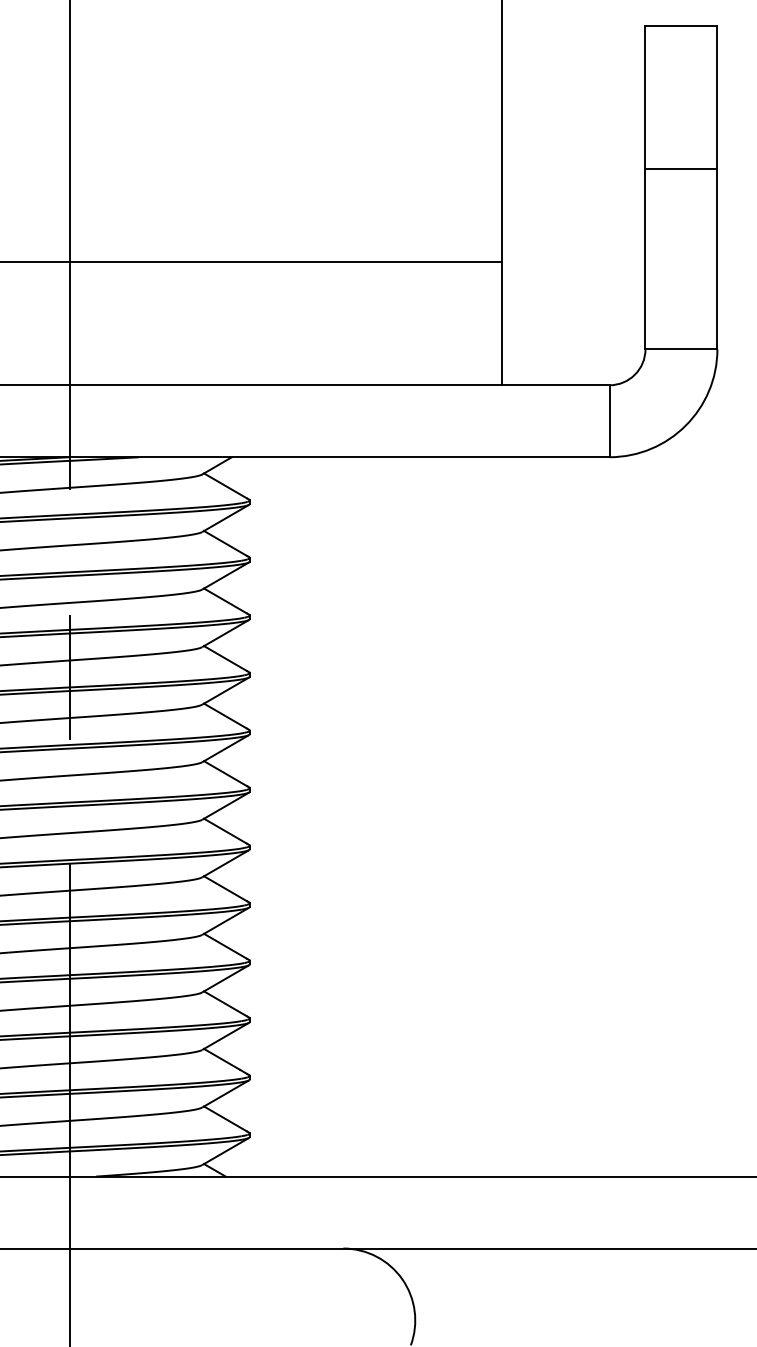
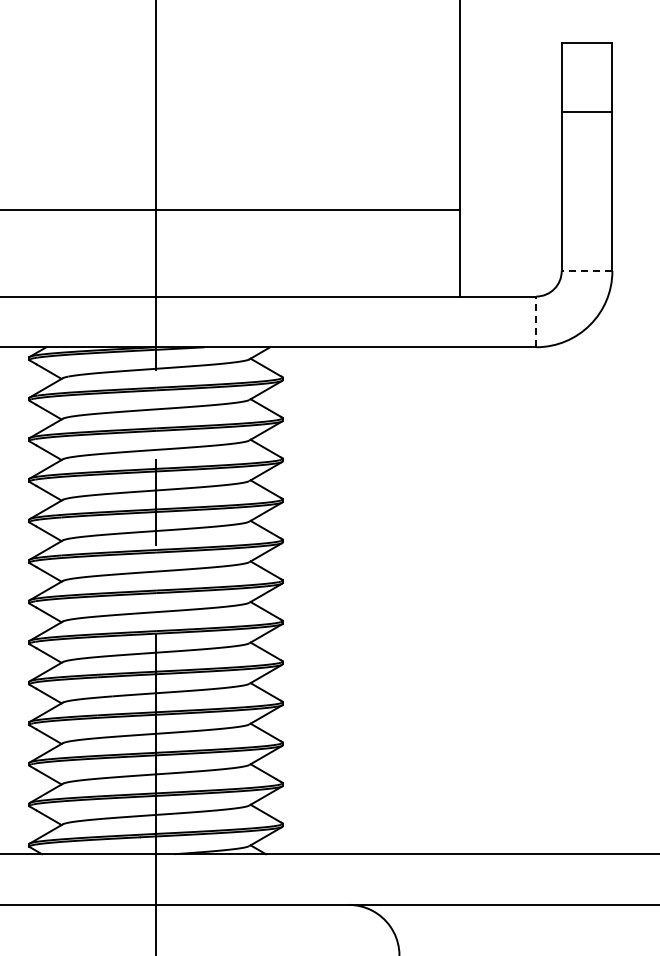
line: (680, 169) -> (586, 112), moved
line: (680, 349) -> (586, 271), solid -> dashed
line: (609, 420) -> (536, 321), solid -> dashed

